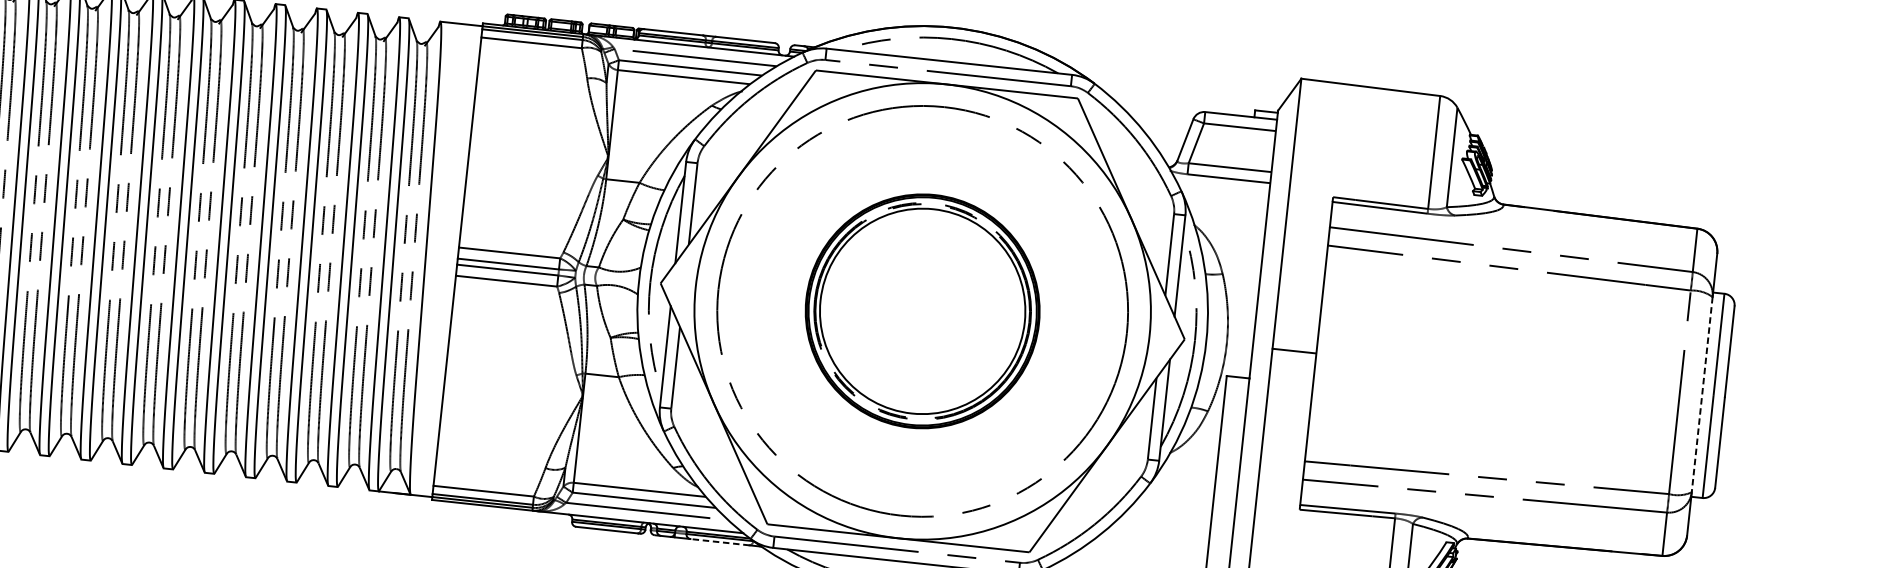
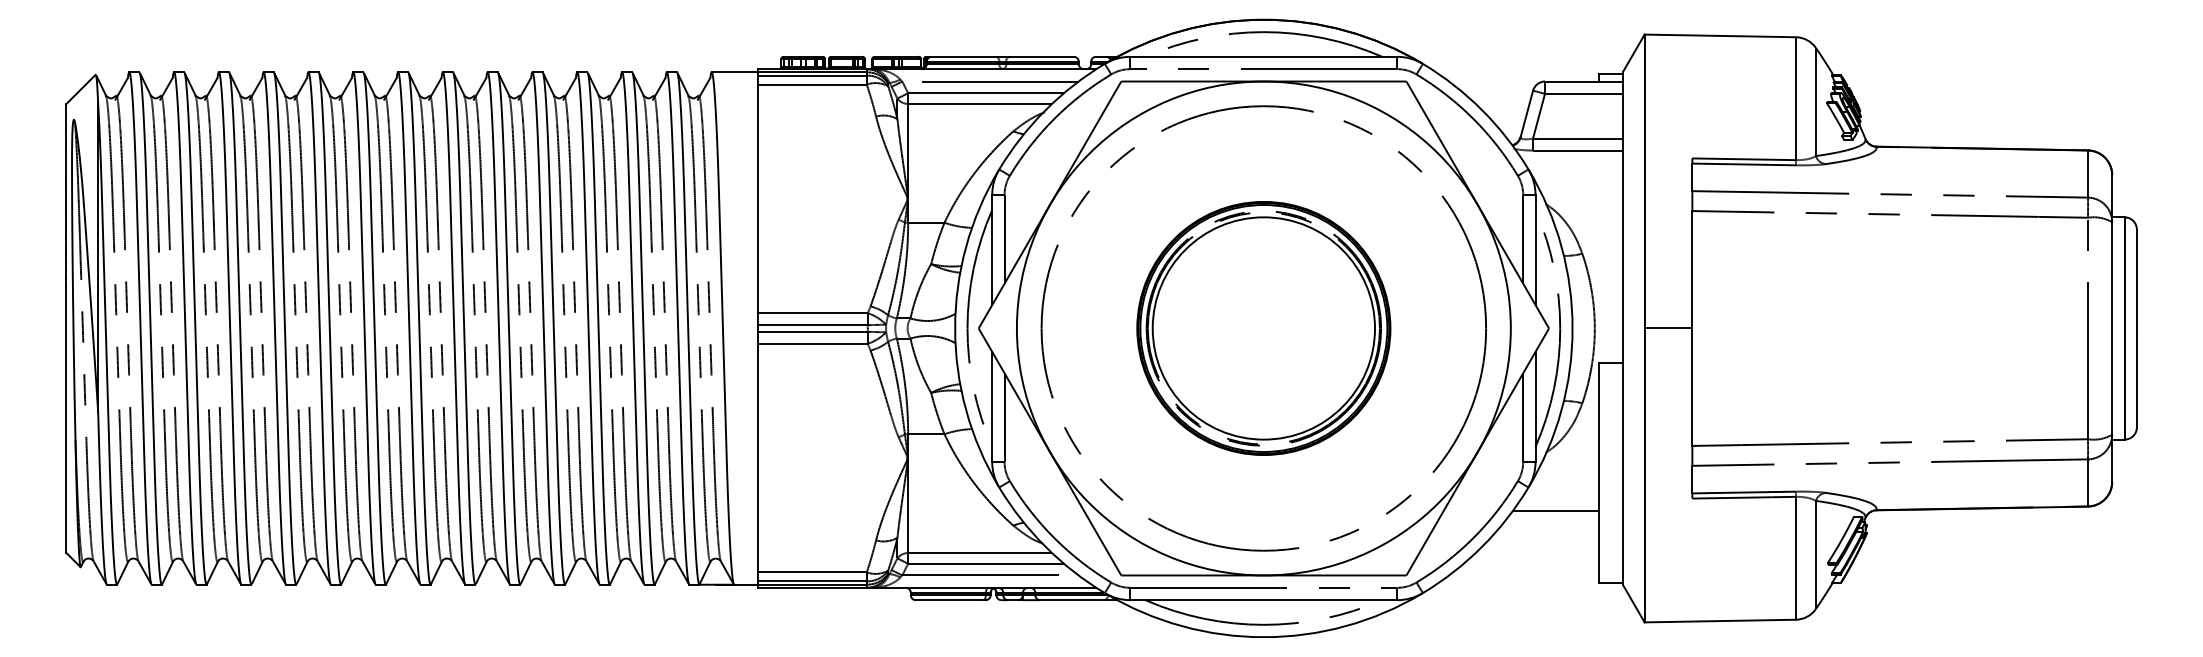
line: (1702, 394) -> (2112, 328), dashed -> solid
line: (1172, 508) -> (1555, 511), added
line: (719, 542) -> (1071, 600), dashed -> solid

